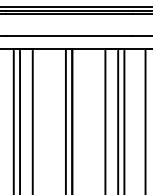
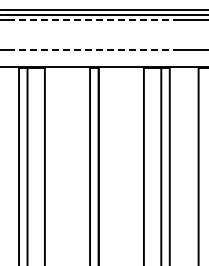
line: (69, 14) -> (94, 19), solid -> dashed
line: (69, 36) -> (94, 49), solid -> dashed

